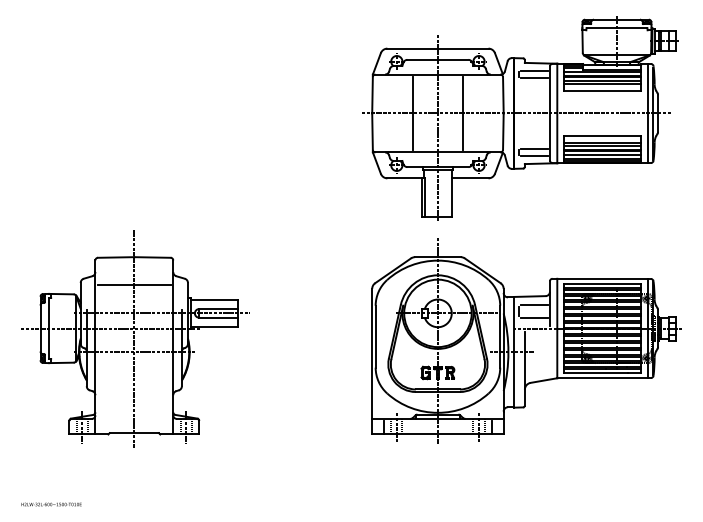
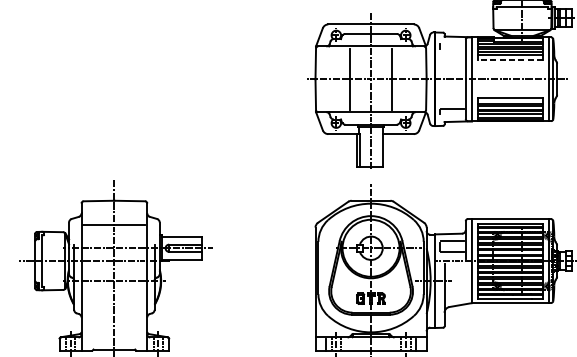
line: (534, 70) -> (452, 42), removed
line: (534, 78) -> (452, 49), removed
line: (602, 91) -> (510, 60), solid -> dashed
line: (534, 156) -> (452, 115), removed

